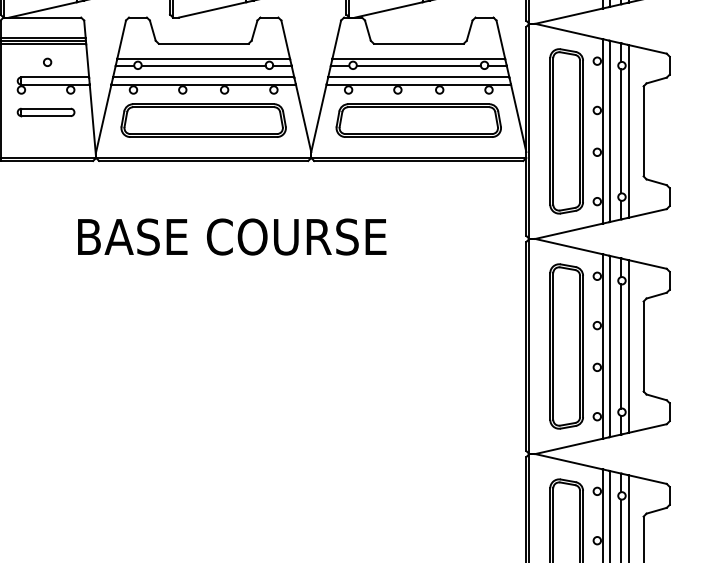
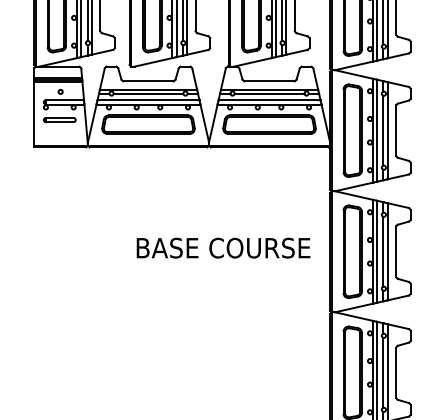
text: (232, 235) -> (223, 247), moved

